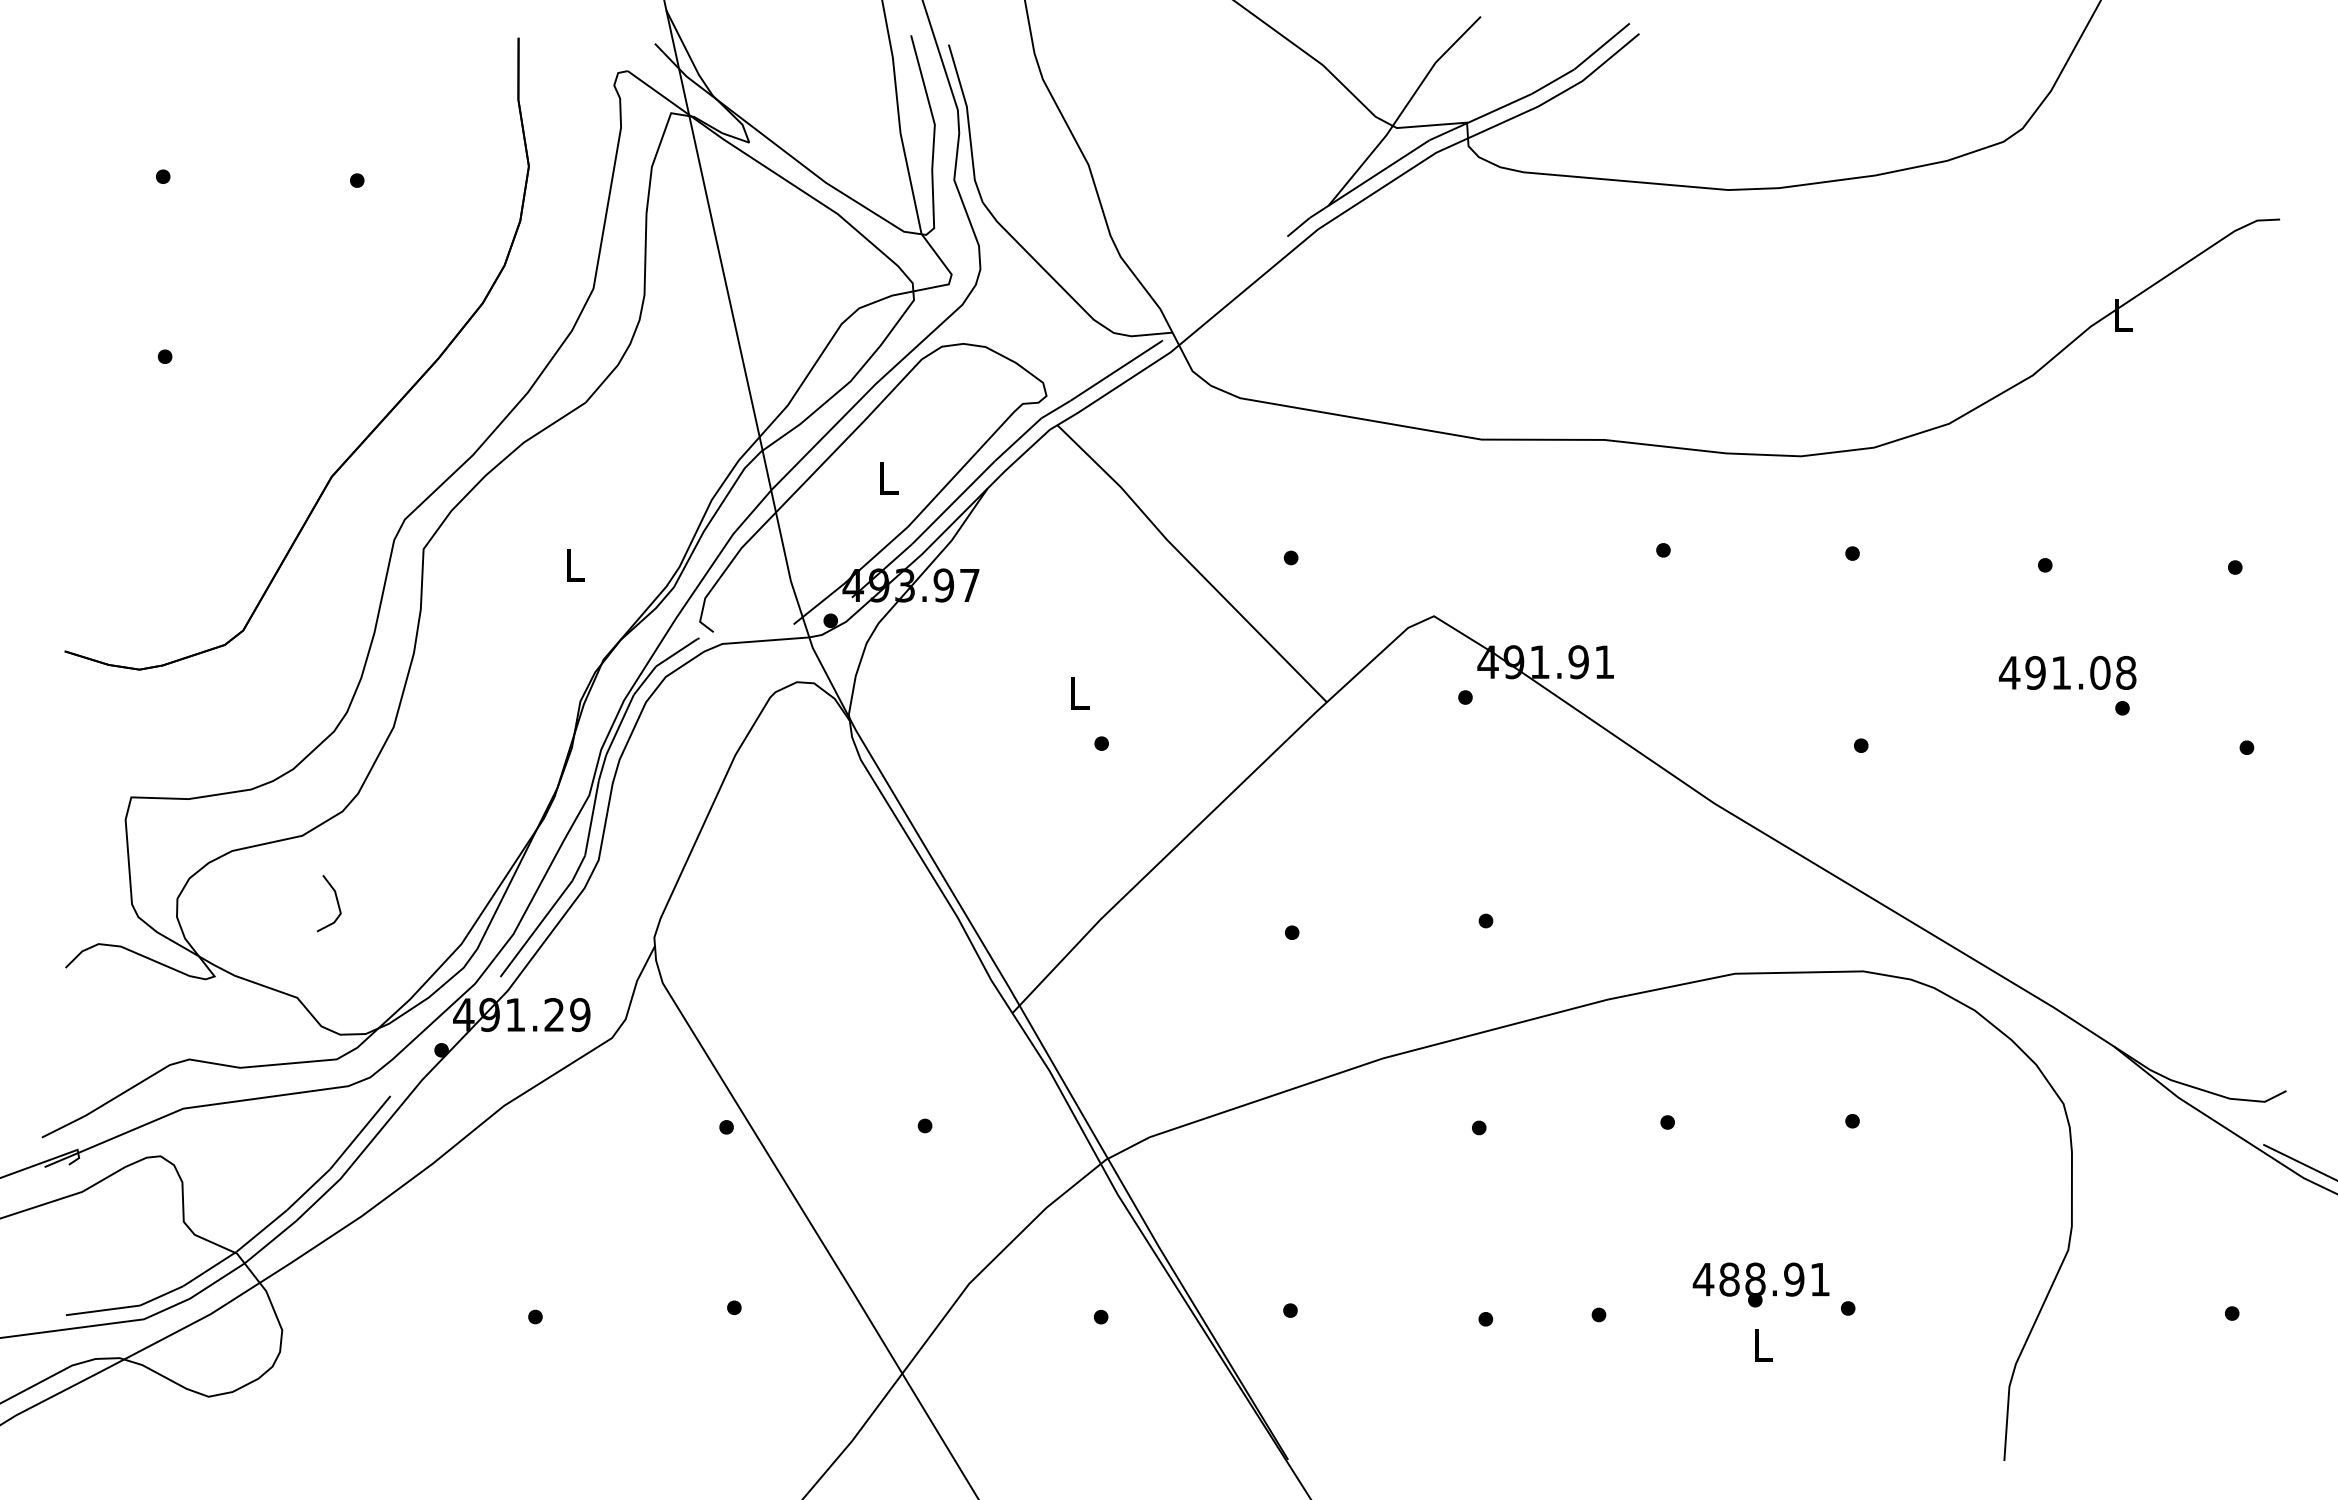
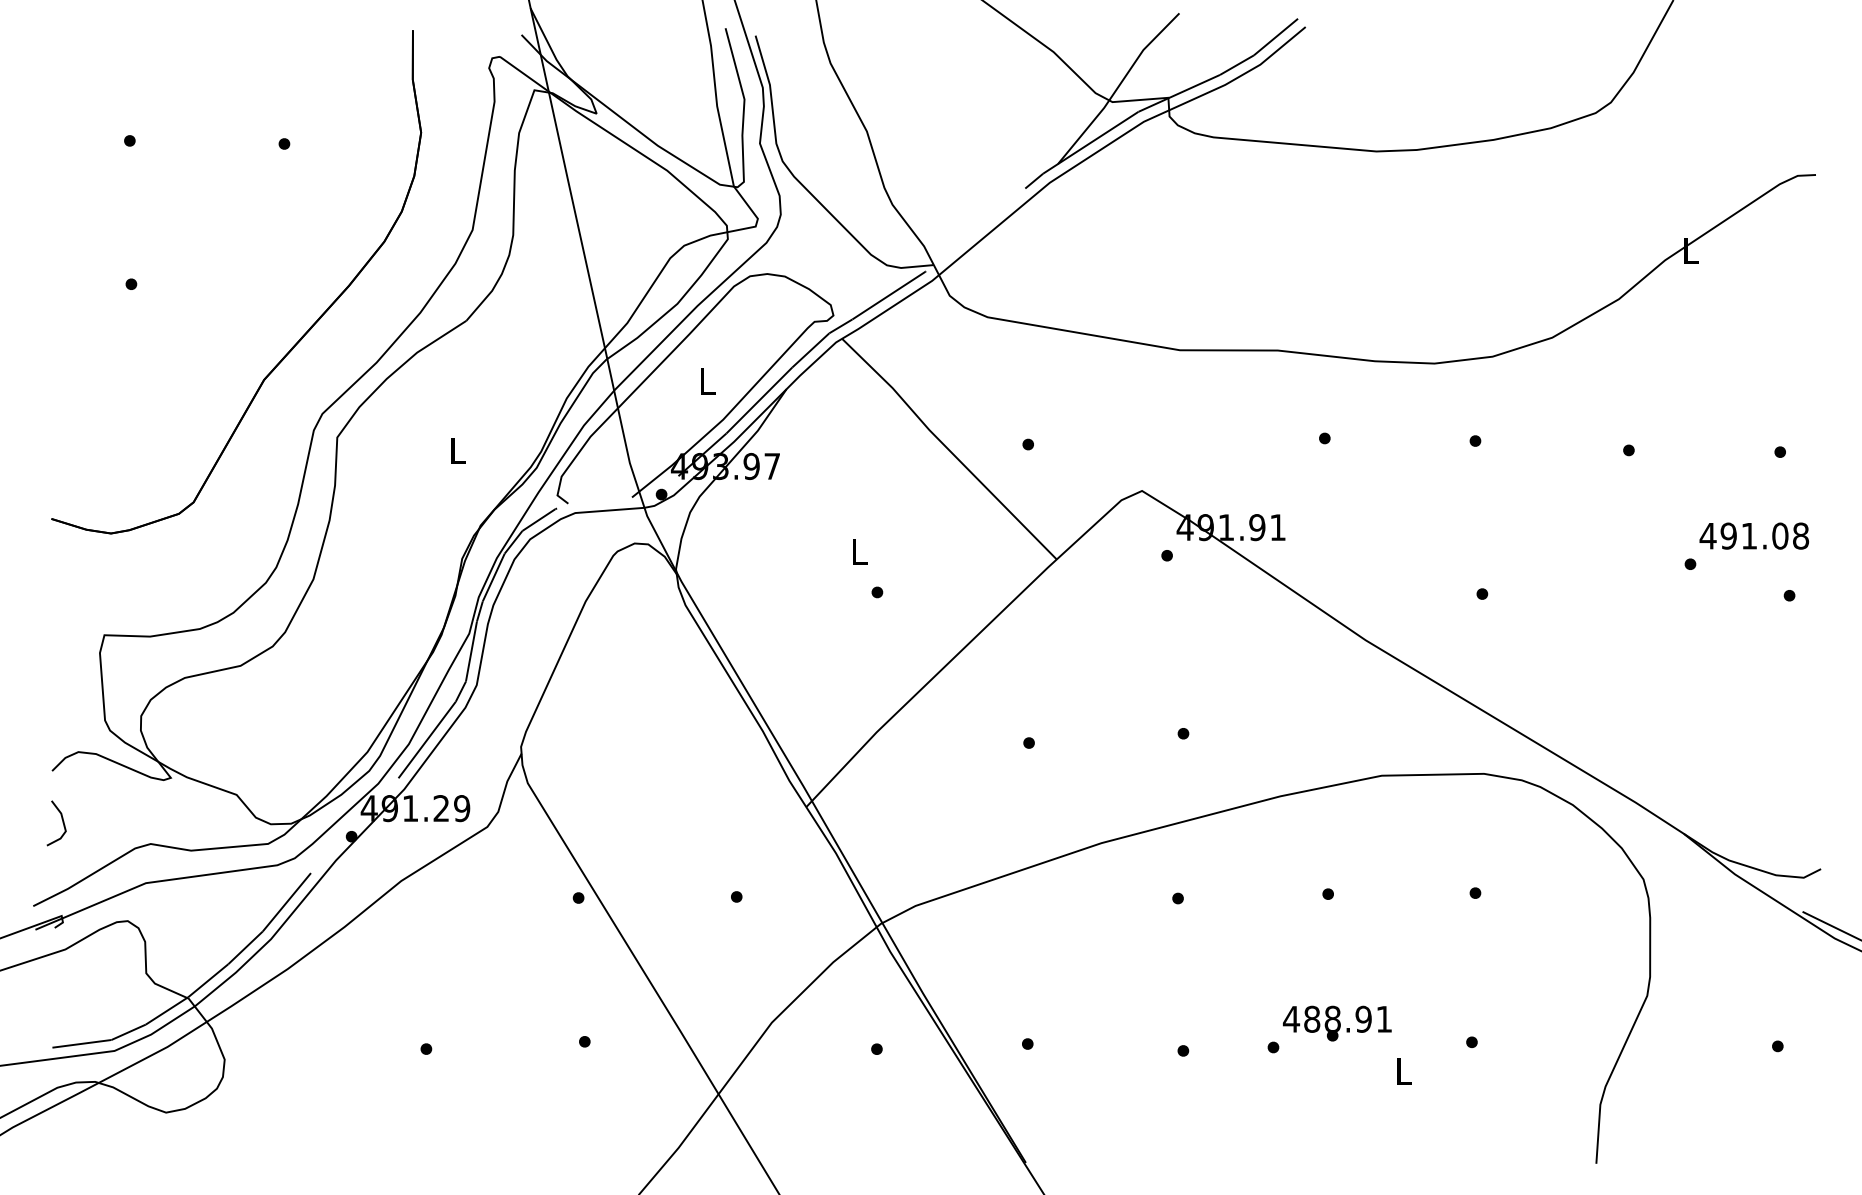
text: (2067, 672) -> (1754, 535), moved
line: (336, 901) -> (62, 821), moved
text: (1760, 1284) -> (1336, 1023), moved

